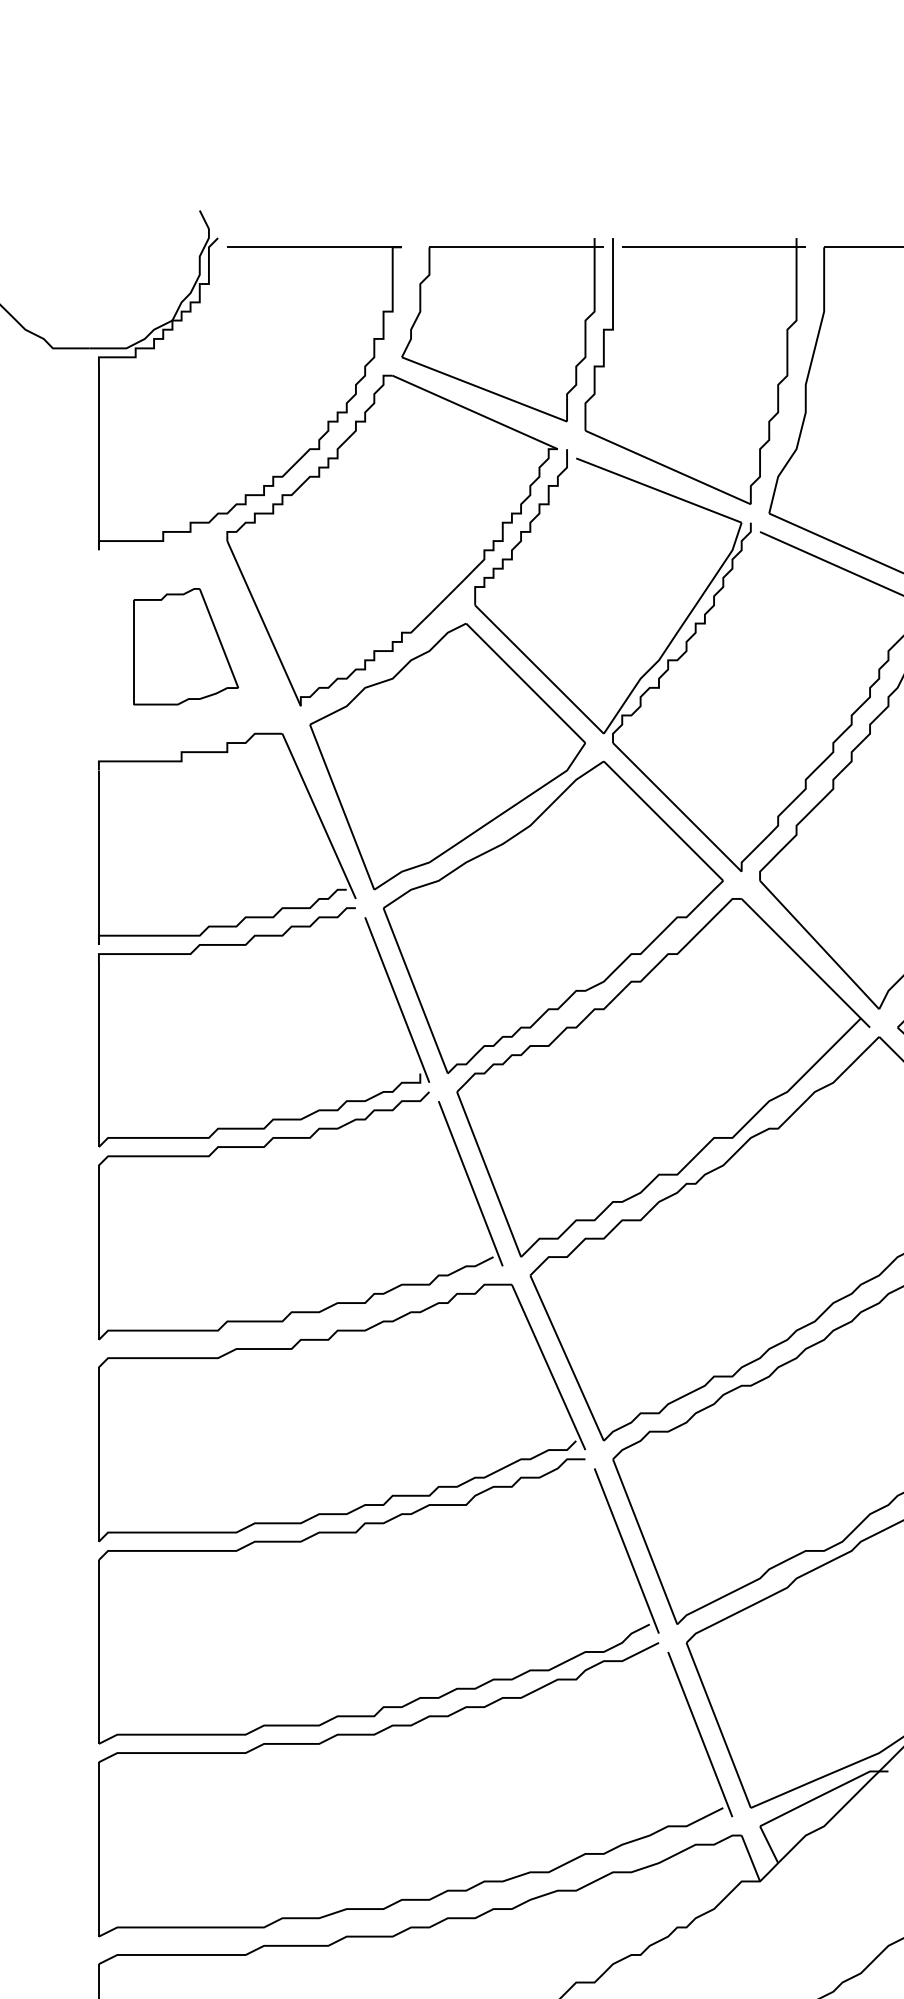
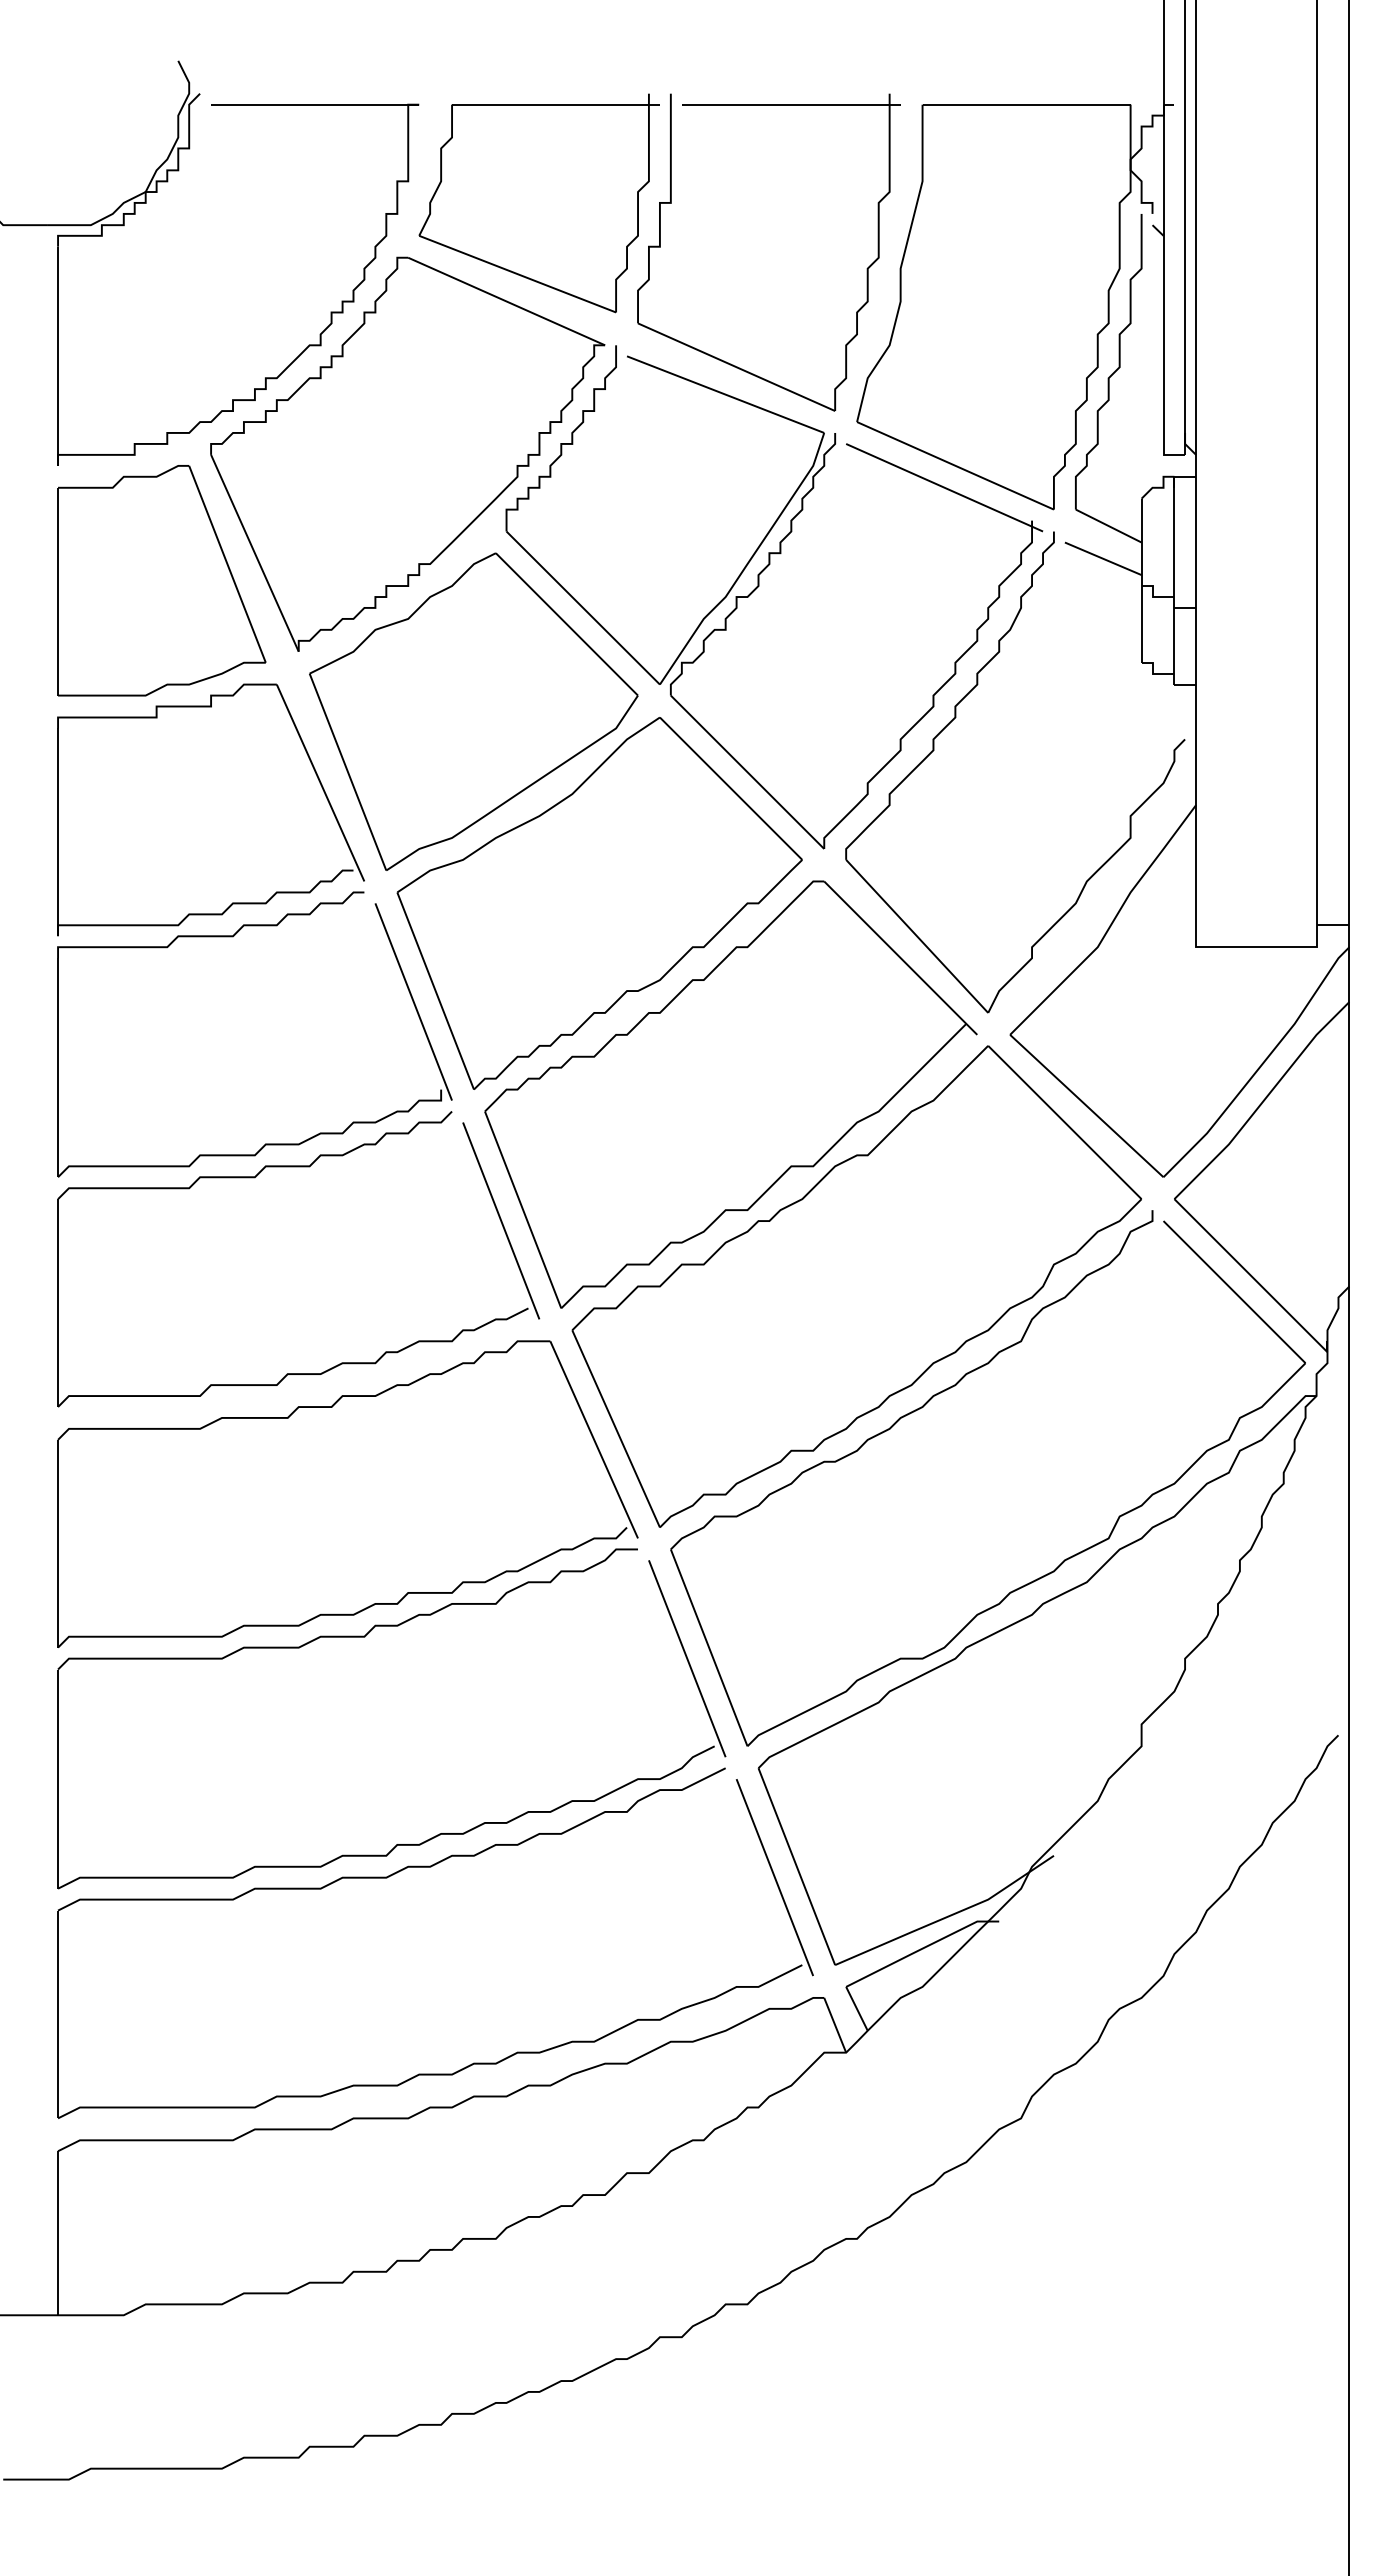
part: (185, 646) -> (161, 580), size x1.67

